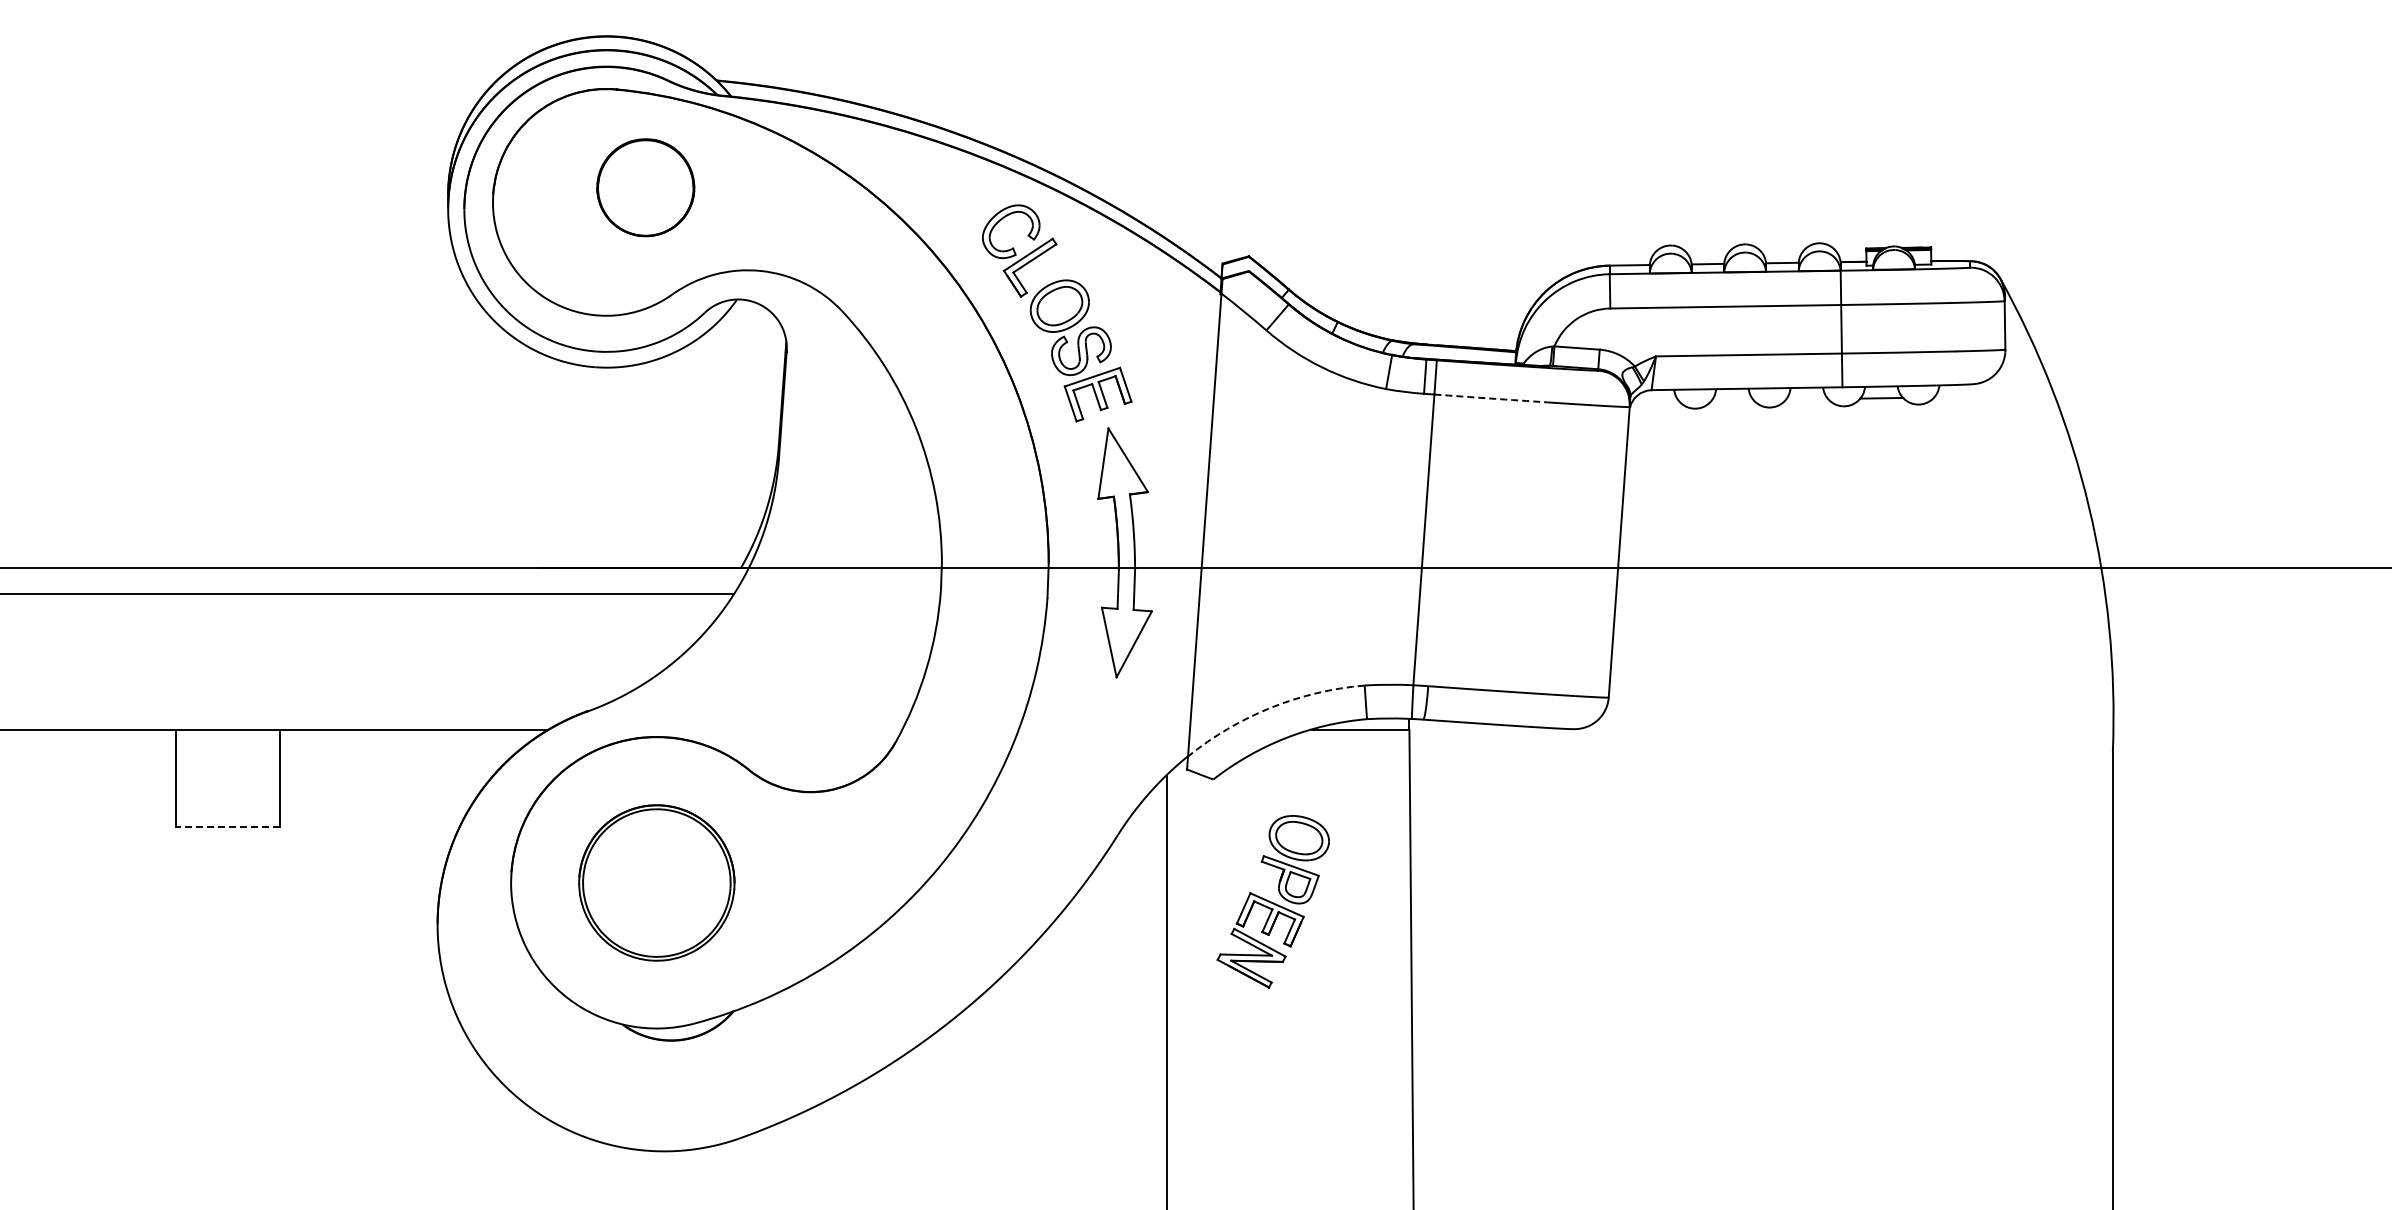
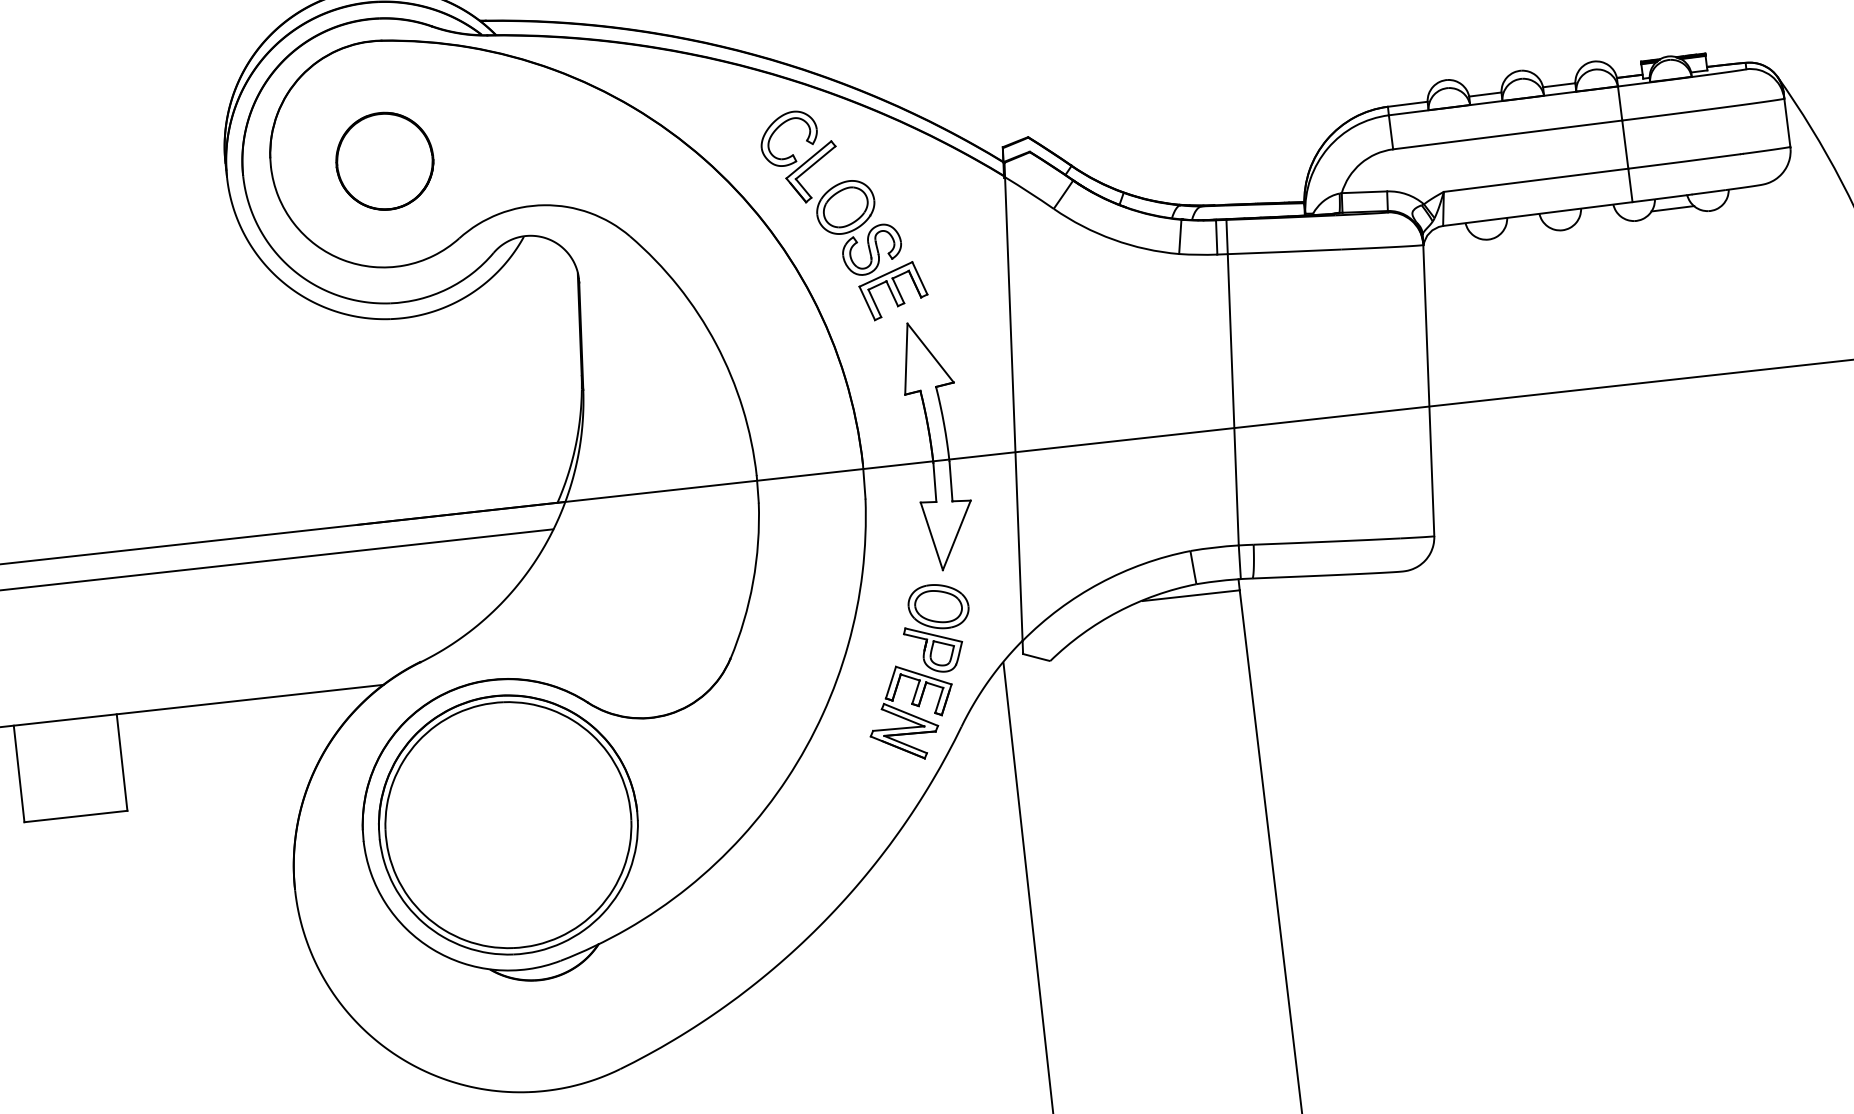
part: (645, 187) -> (384, 161), moved
arc: (1491, 398) -> (1284, 251), dashed -> solid
arc: (1271, 707) -> (1100, 583), dashed -> solid
line: (227, 827) -> (75, 816), dashed -> solid
part: (656, 882) -> (508, 824), size x1.67
part: (1272, 901) -> (918, 672), moved

